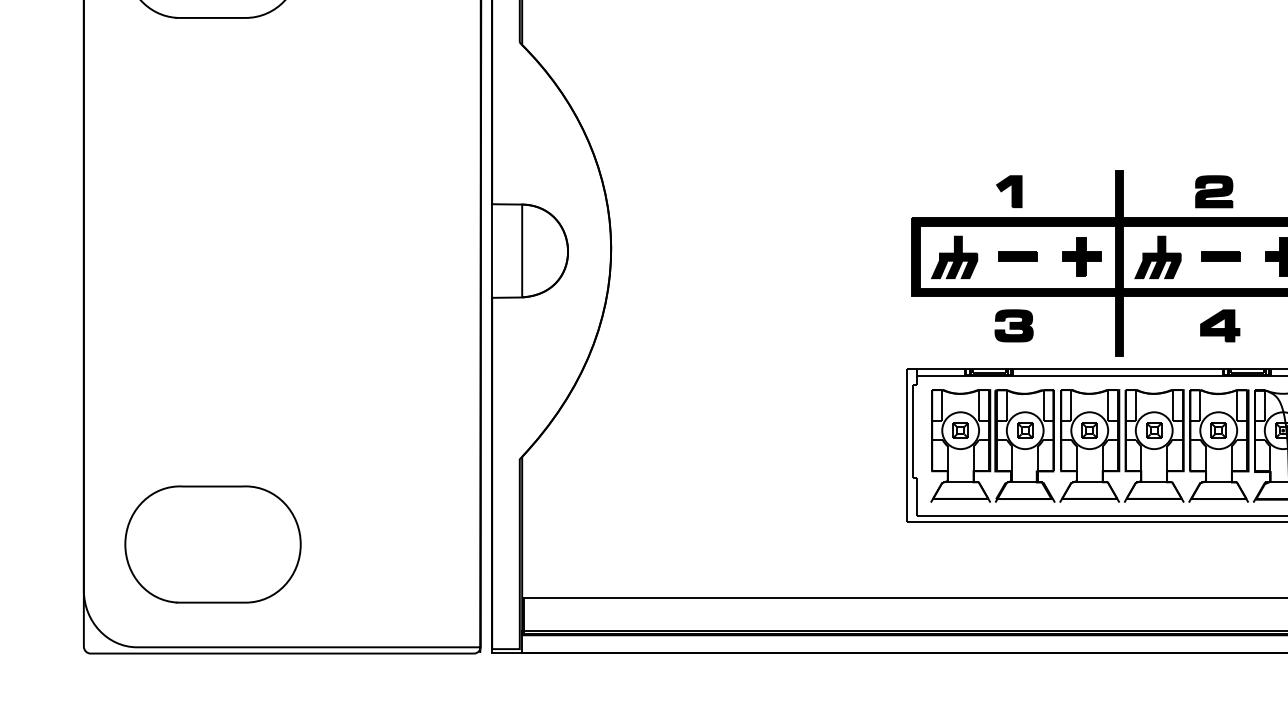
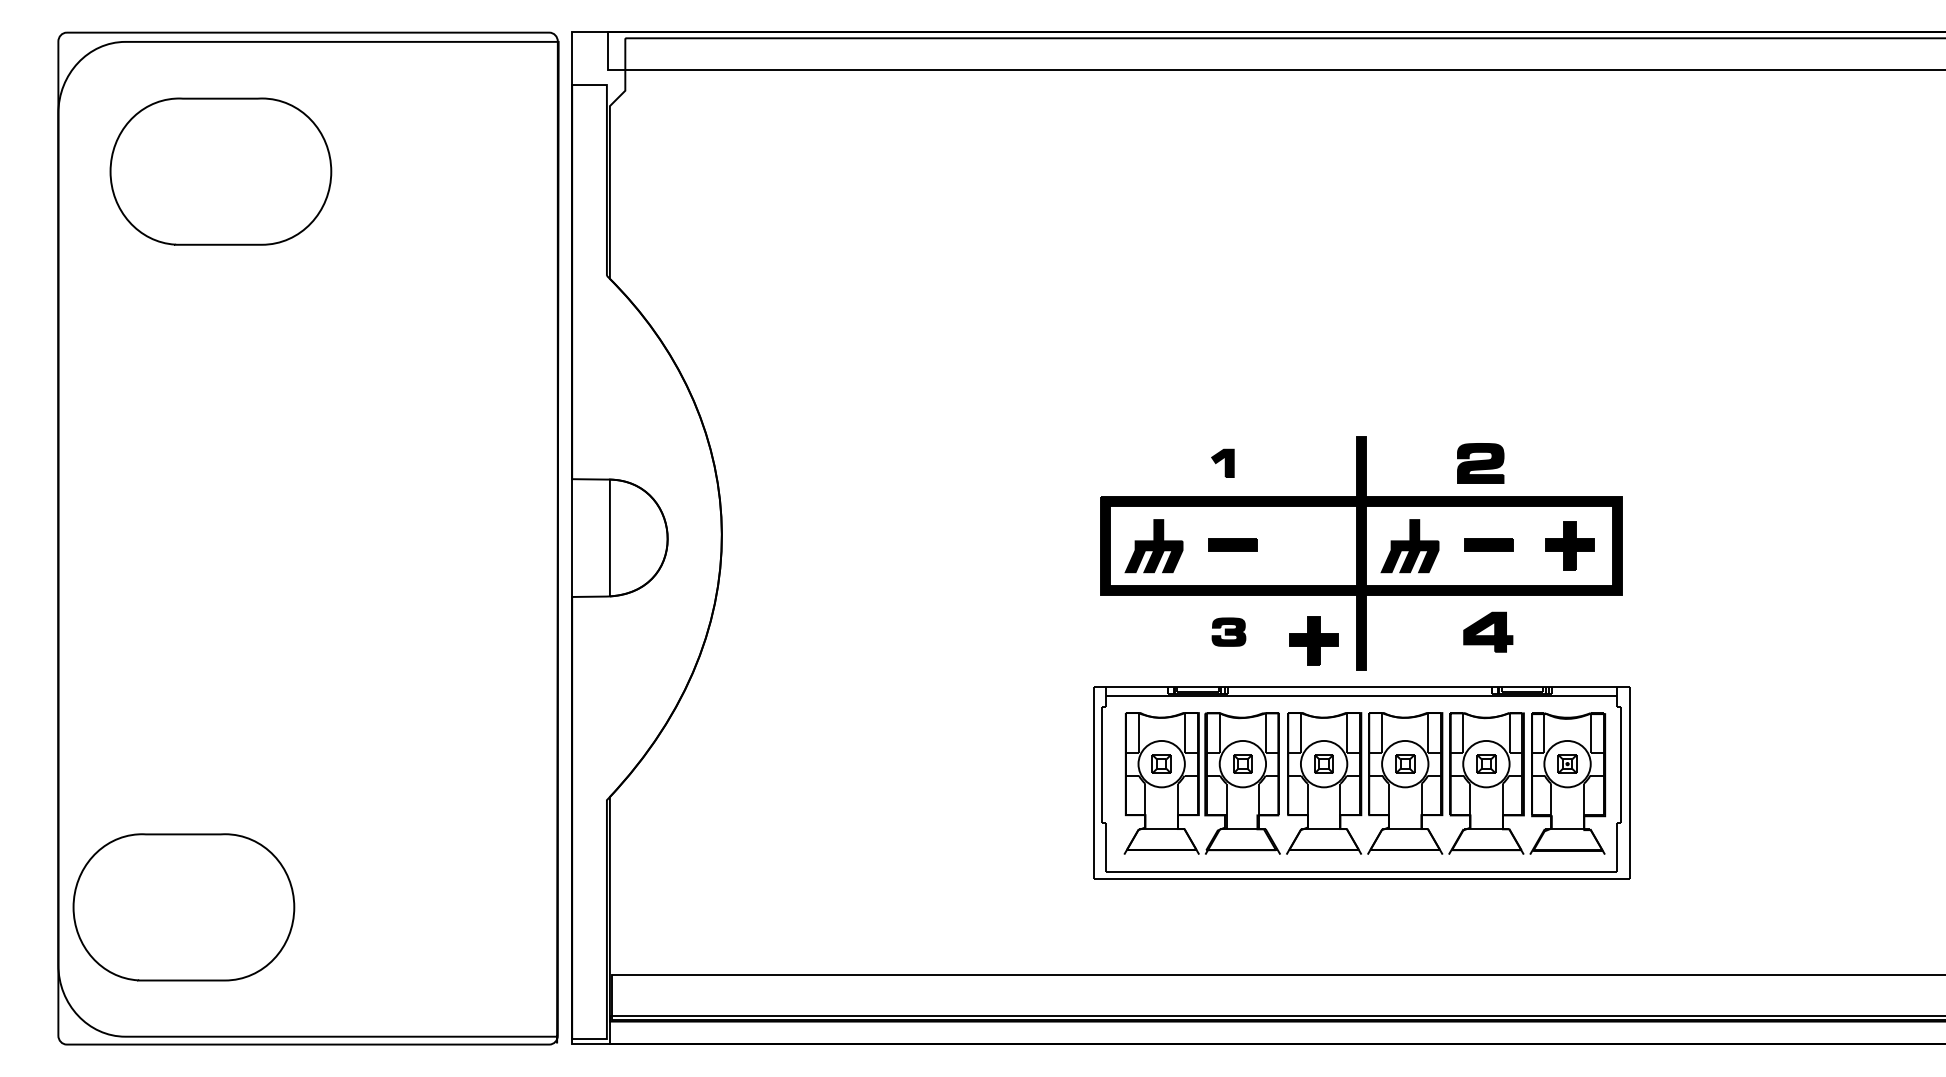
part: (1008, 191) -> (1222, 463), size x0.7
part: (1081, 256) -> (1313, 640), moved
part: (1013, 325) -> (1228, 631), size x0.7
part: (212, 544) -> (183, 907), moved

